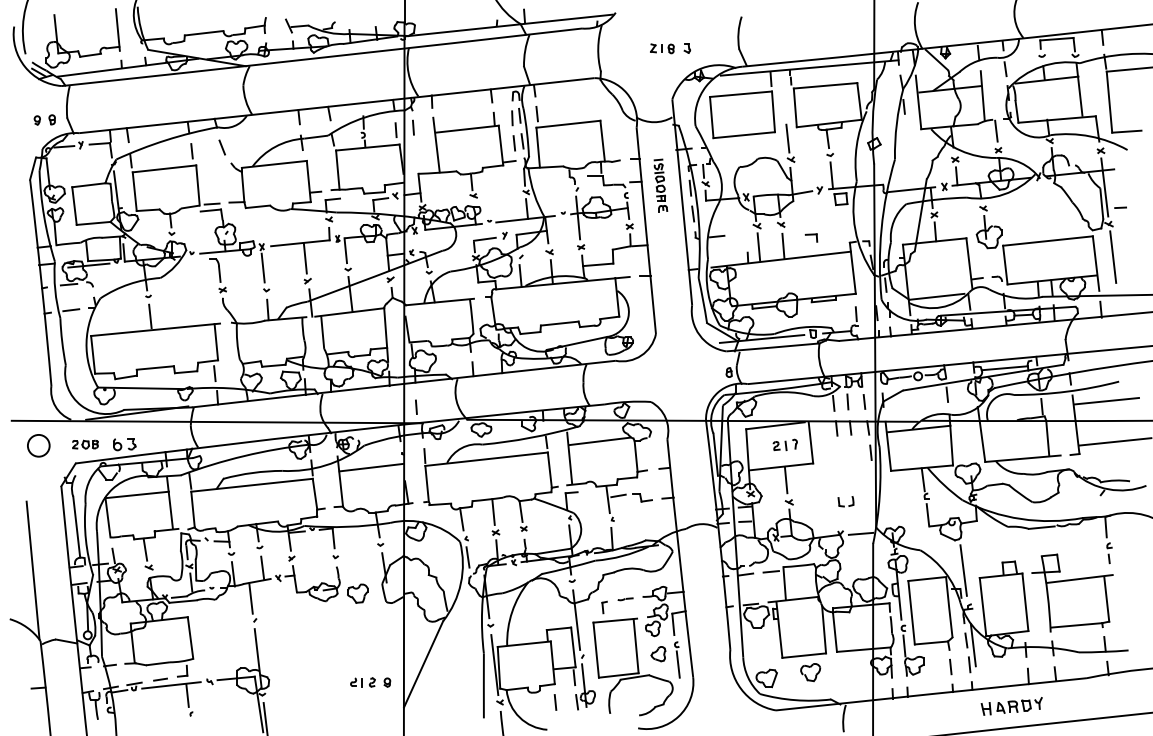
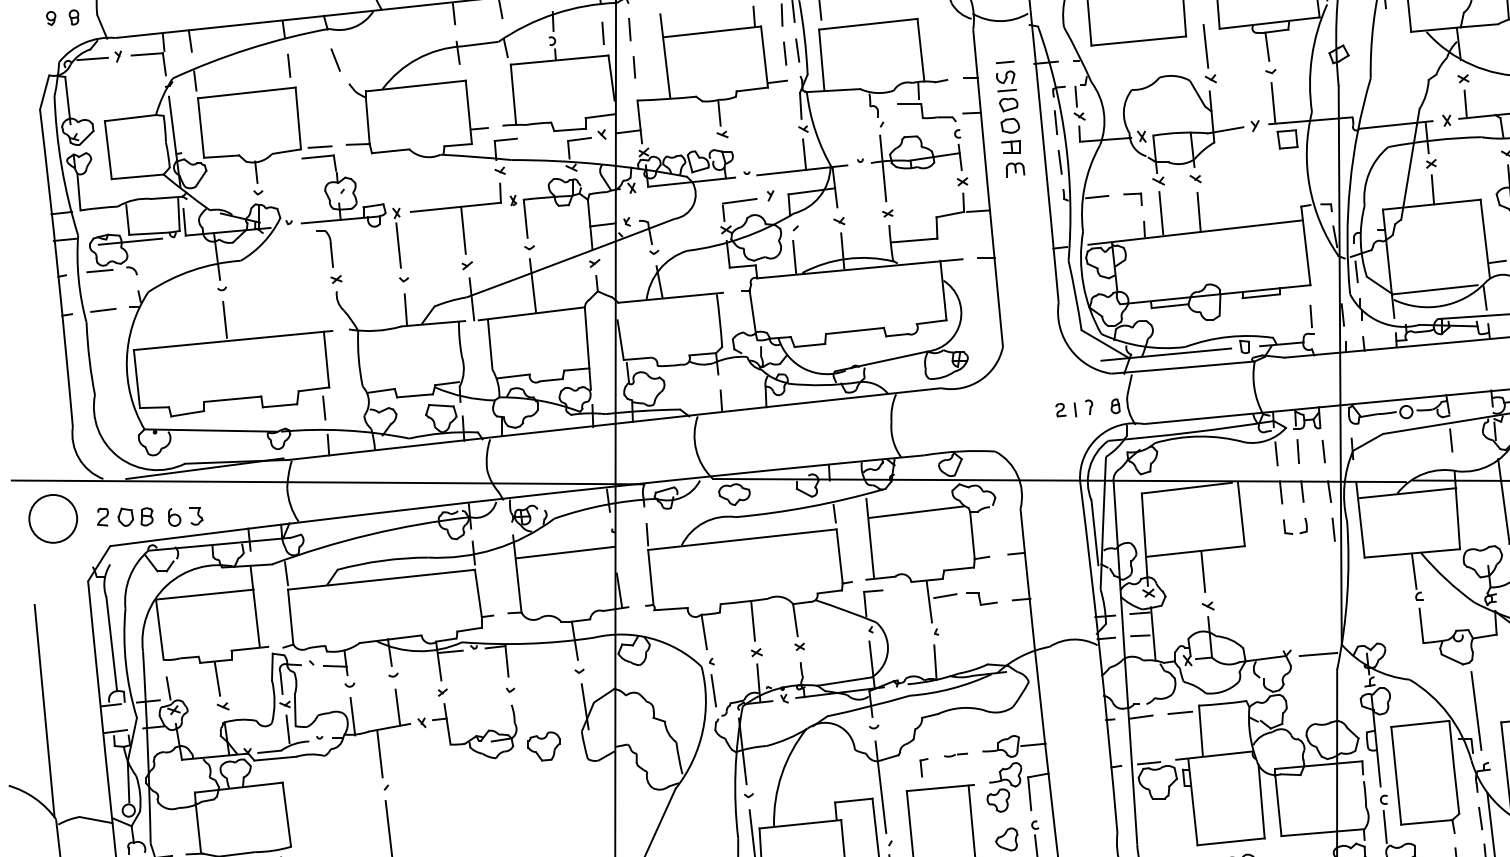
part: (660, 185) -> (1009, 118), size x1.43
part: (811, 237) -> (1133, 198), moved
line: (416, 406) -> (634, 66), moved
part: (85, 444) -> (125, 516), size x1.43
part: (784, 444) -> (1073, 407), moved
circle: (38, 445) -> (52, 518), size x1.43
part: (845, 501) -> (1294, 526), moved

